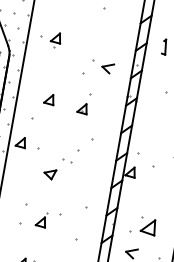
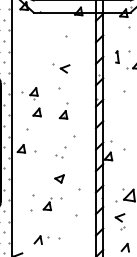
part: (50, 38) -> (29, 93), moved
part: (103, 66) -> (61, 68), moved
part: (49, 173) -> (59, 178), moved

